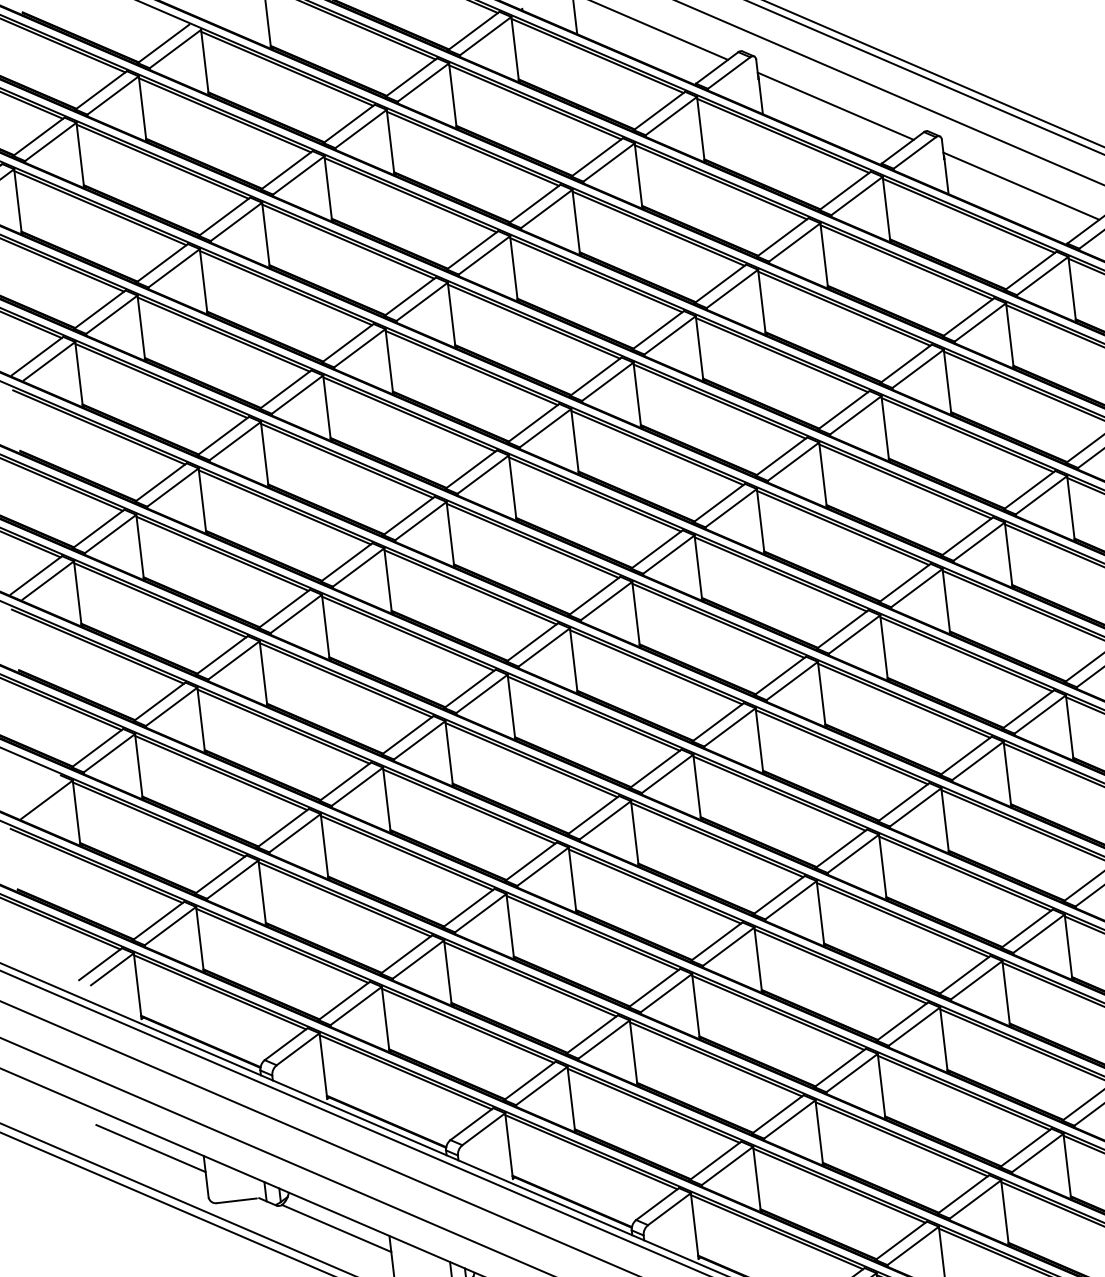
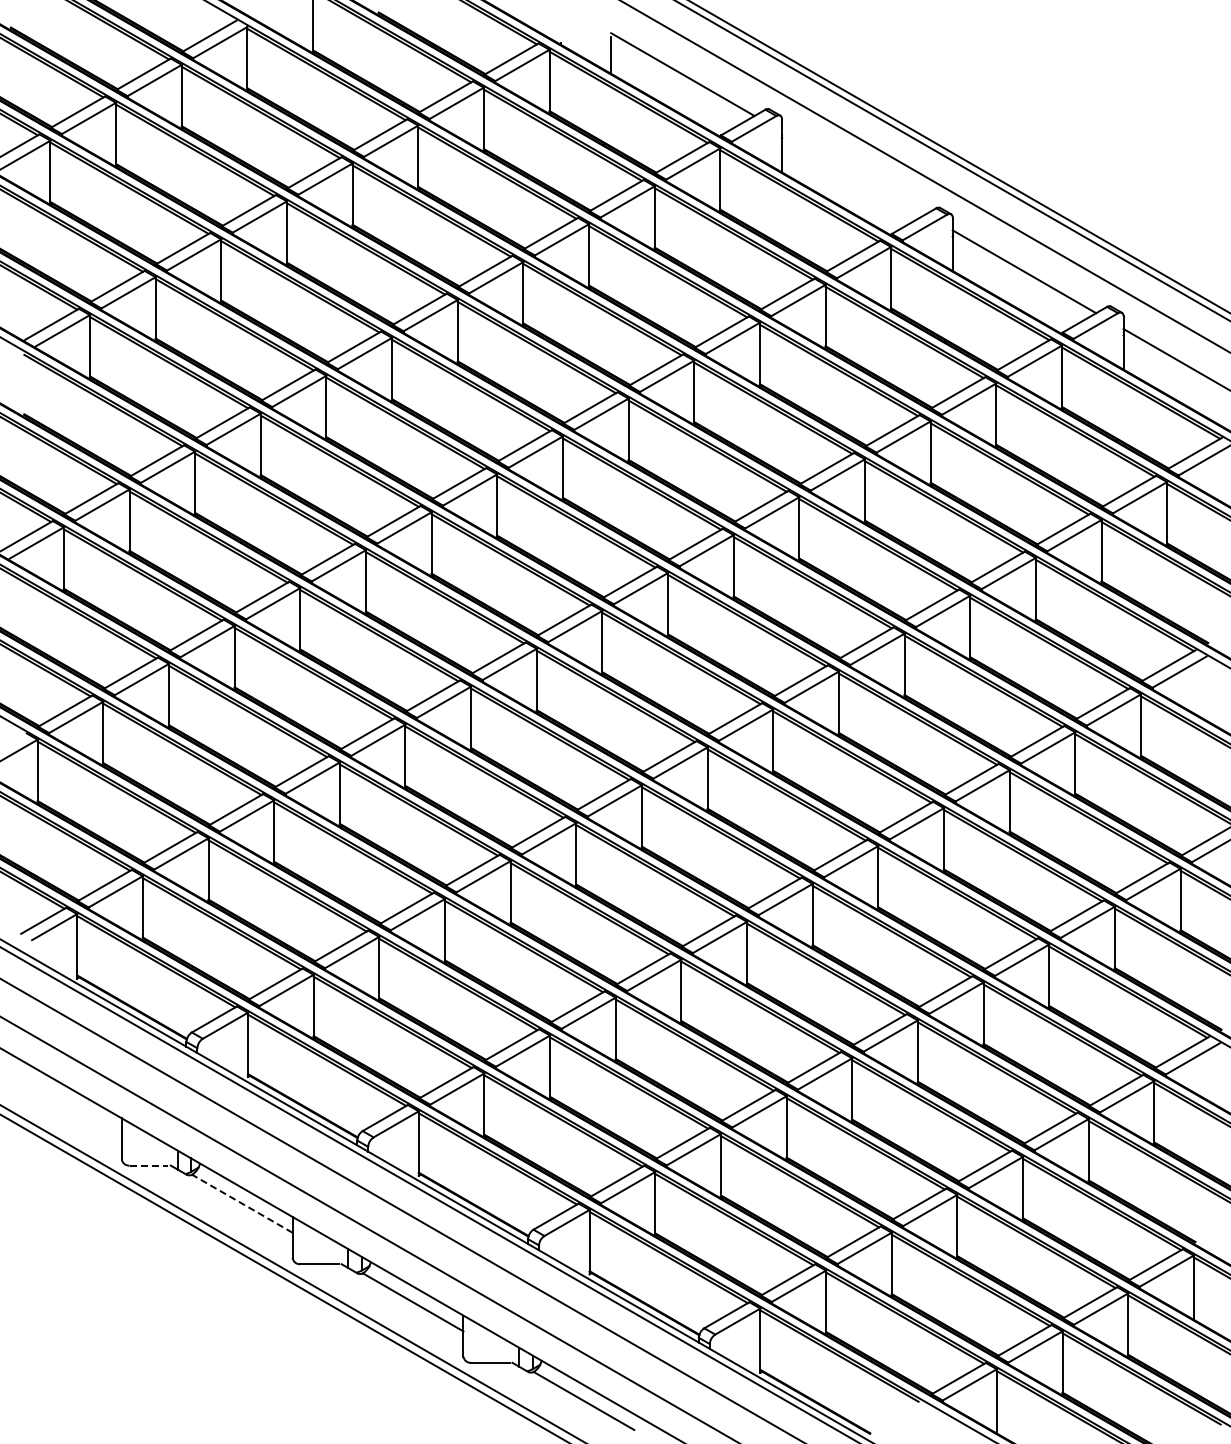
line: (835, 105) -> (853, 172), removed
line: (150, 1148) -> (71, 1105), removed
line: (237, 1200) -> (149, 1165), solid -> dashed
line: (335, 1228) -> (241, 1203), solid -> dashed

